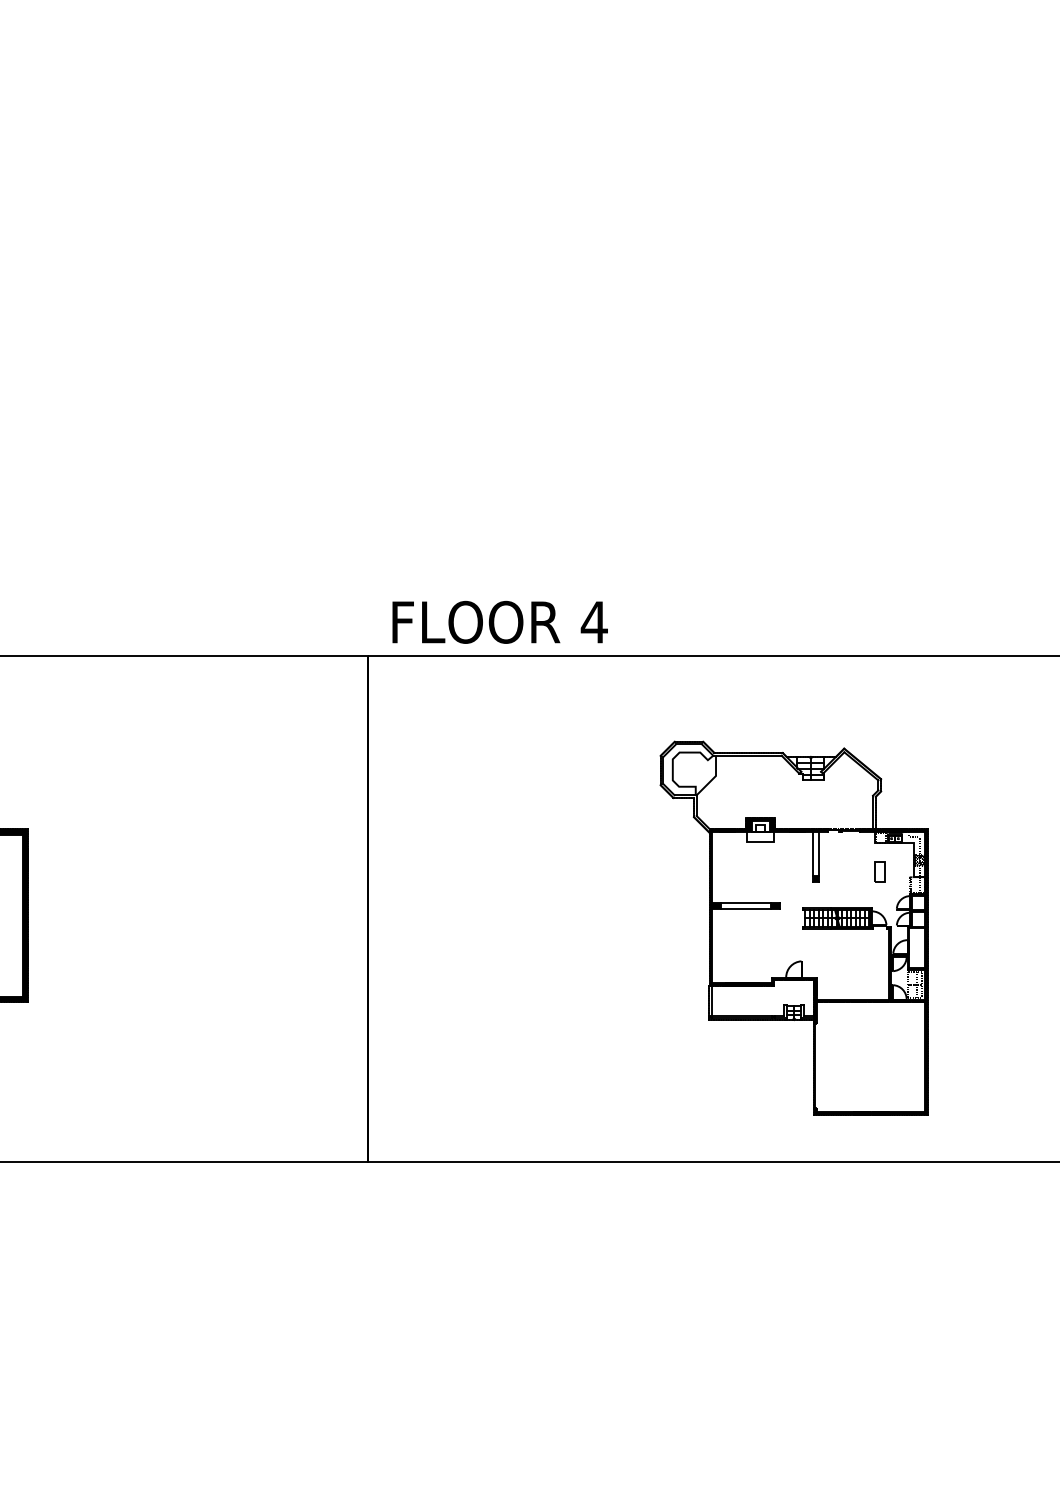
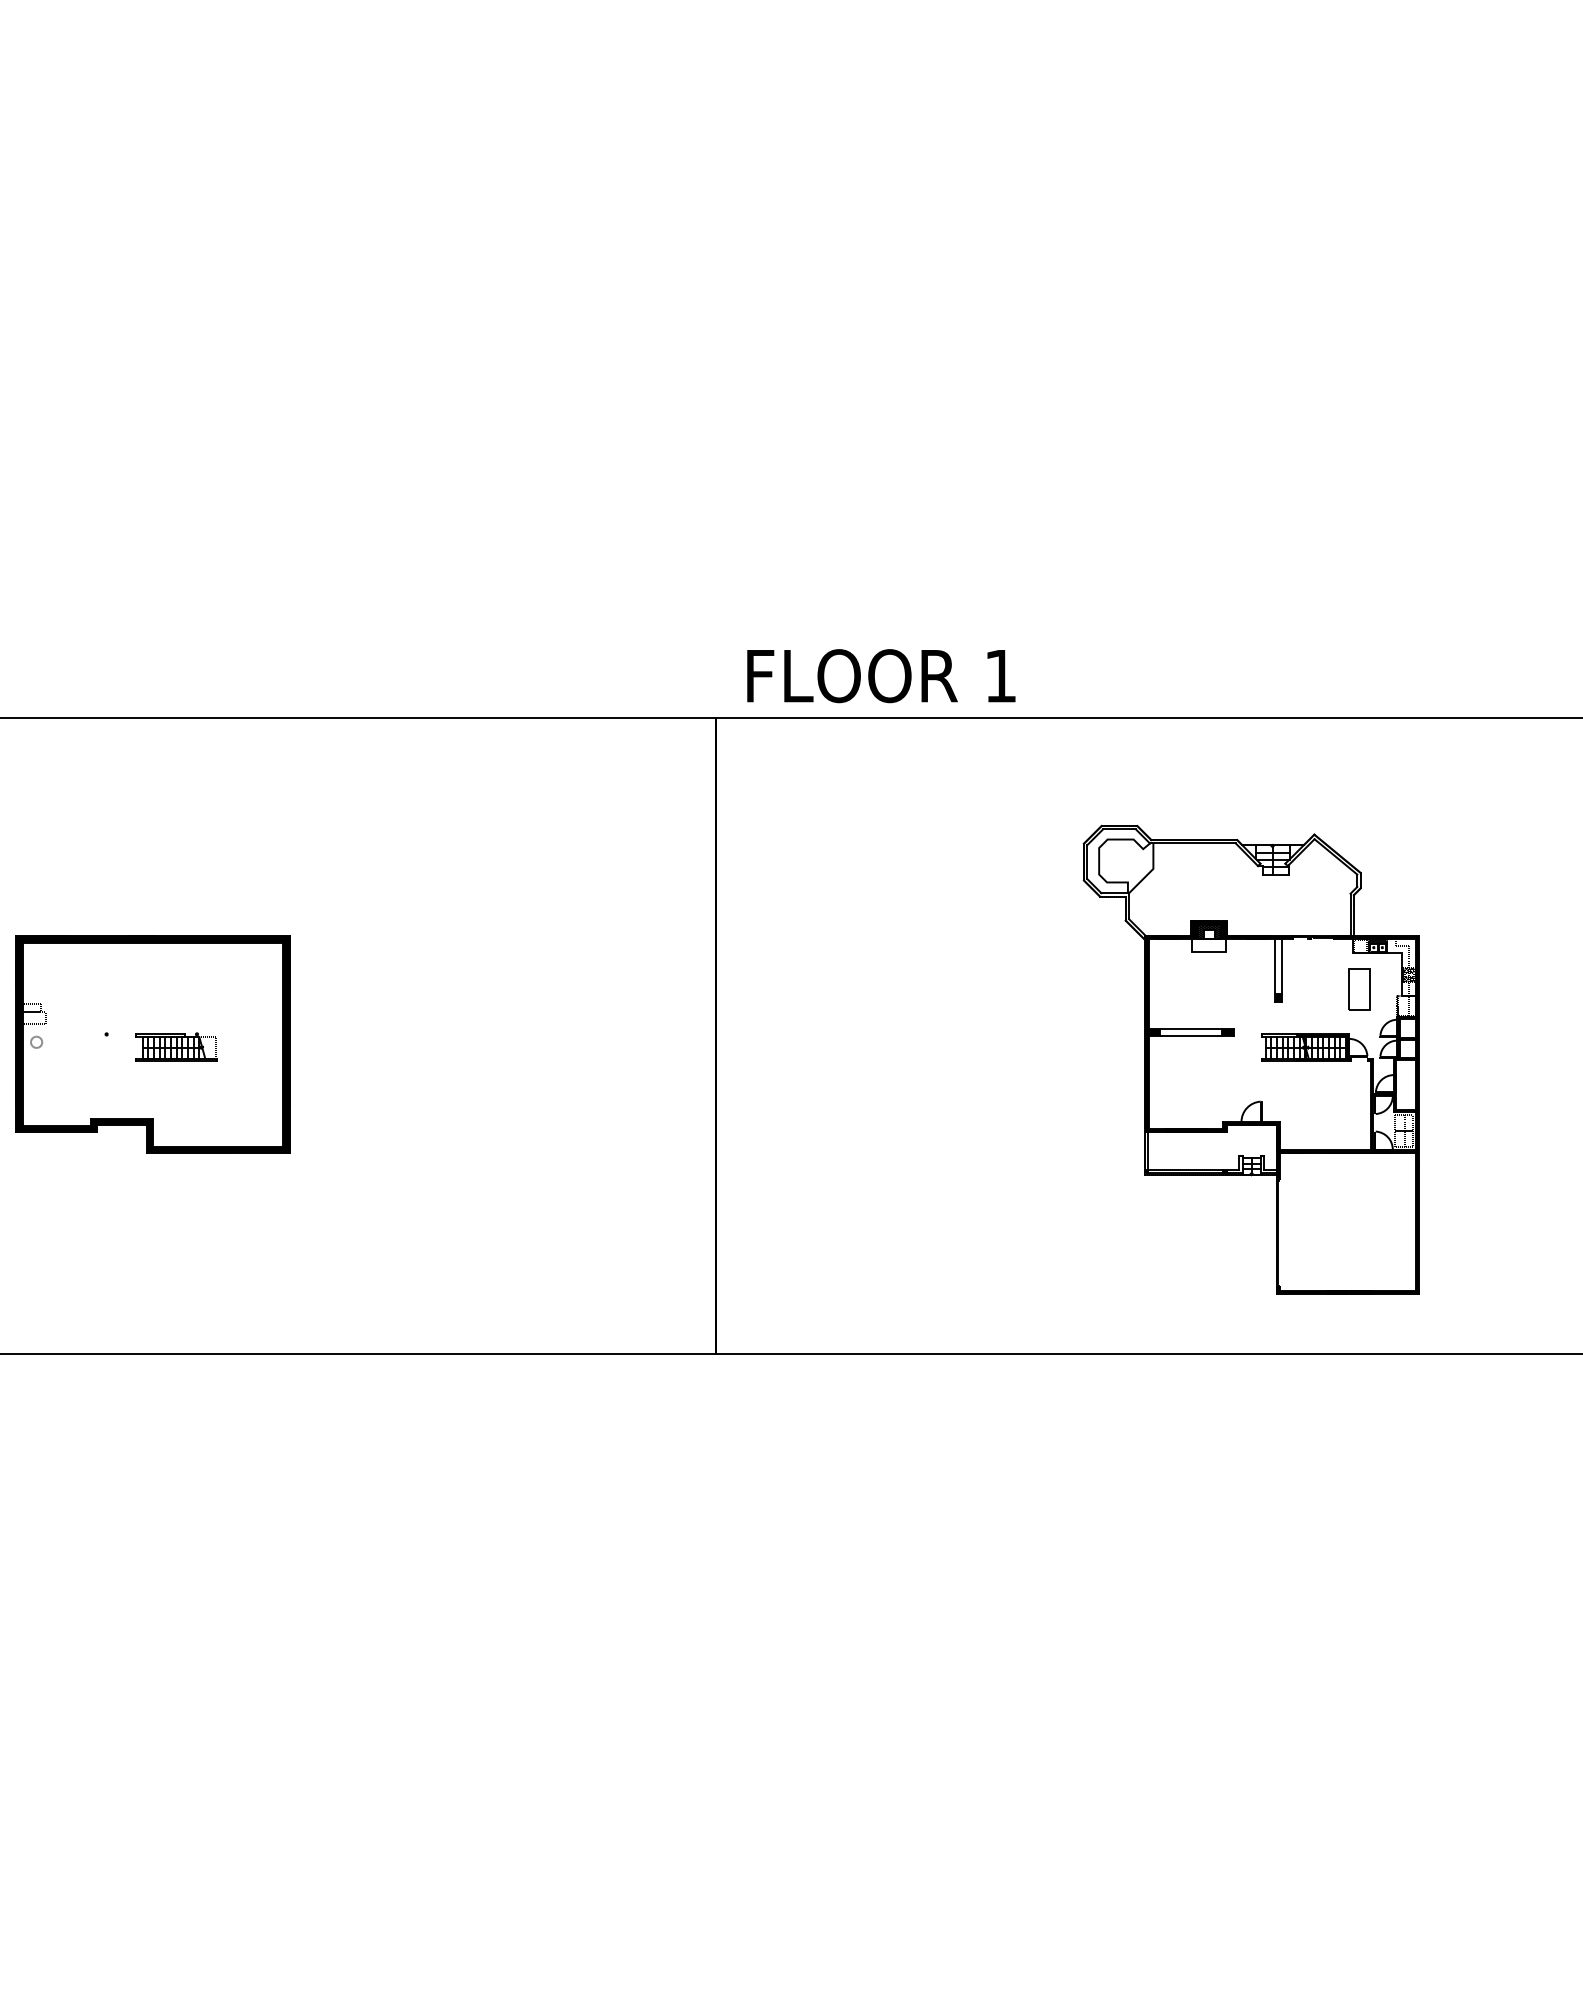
text: (594, 622) -> (1000, 676), 4 -> 1
hatch: (759, 825) -> (1208, 931), added
part: (880, 872) -> (1359, 989), size x1.67

